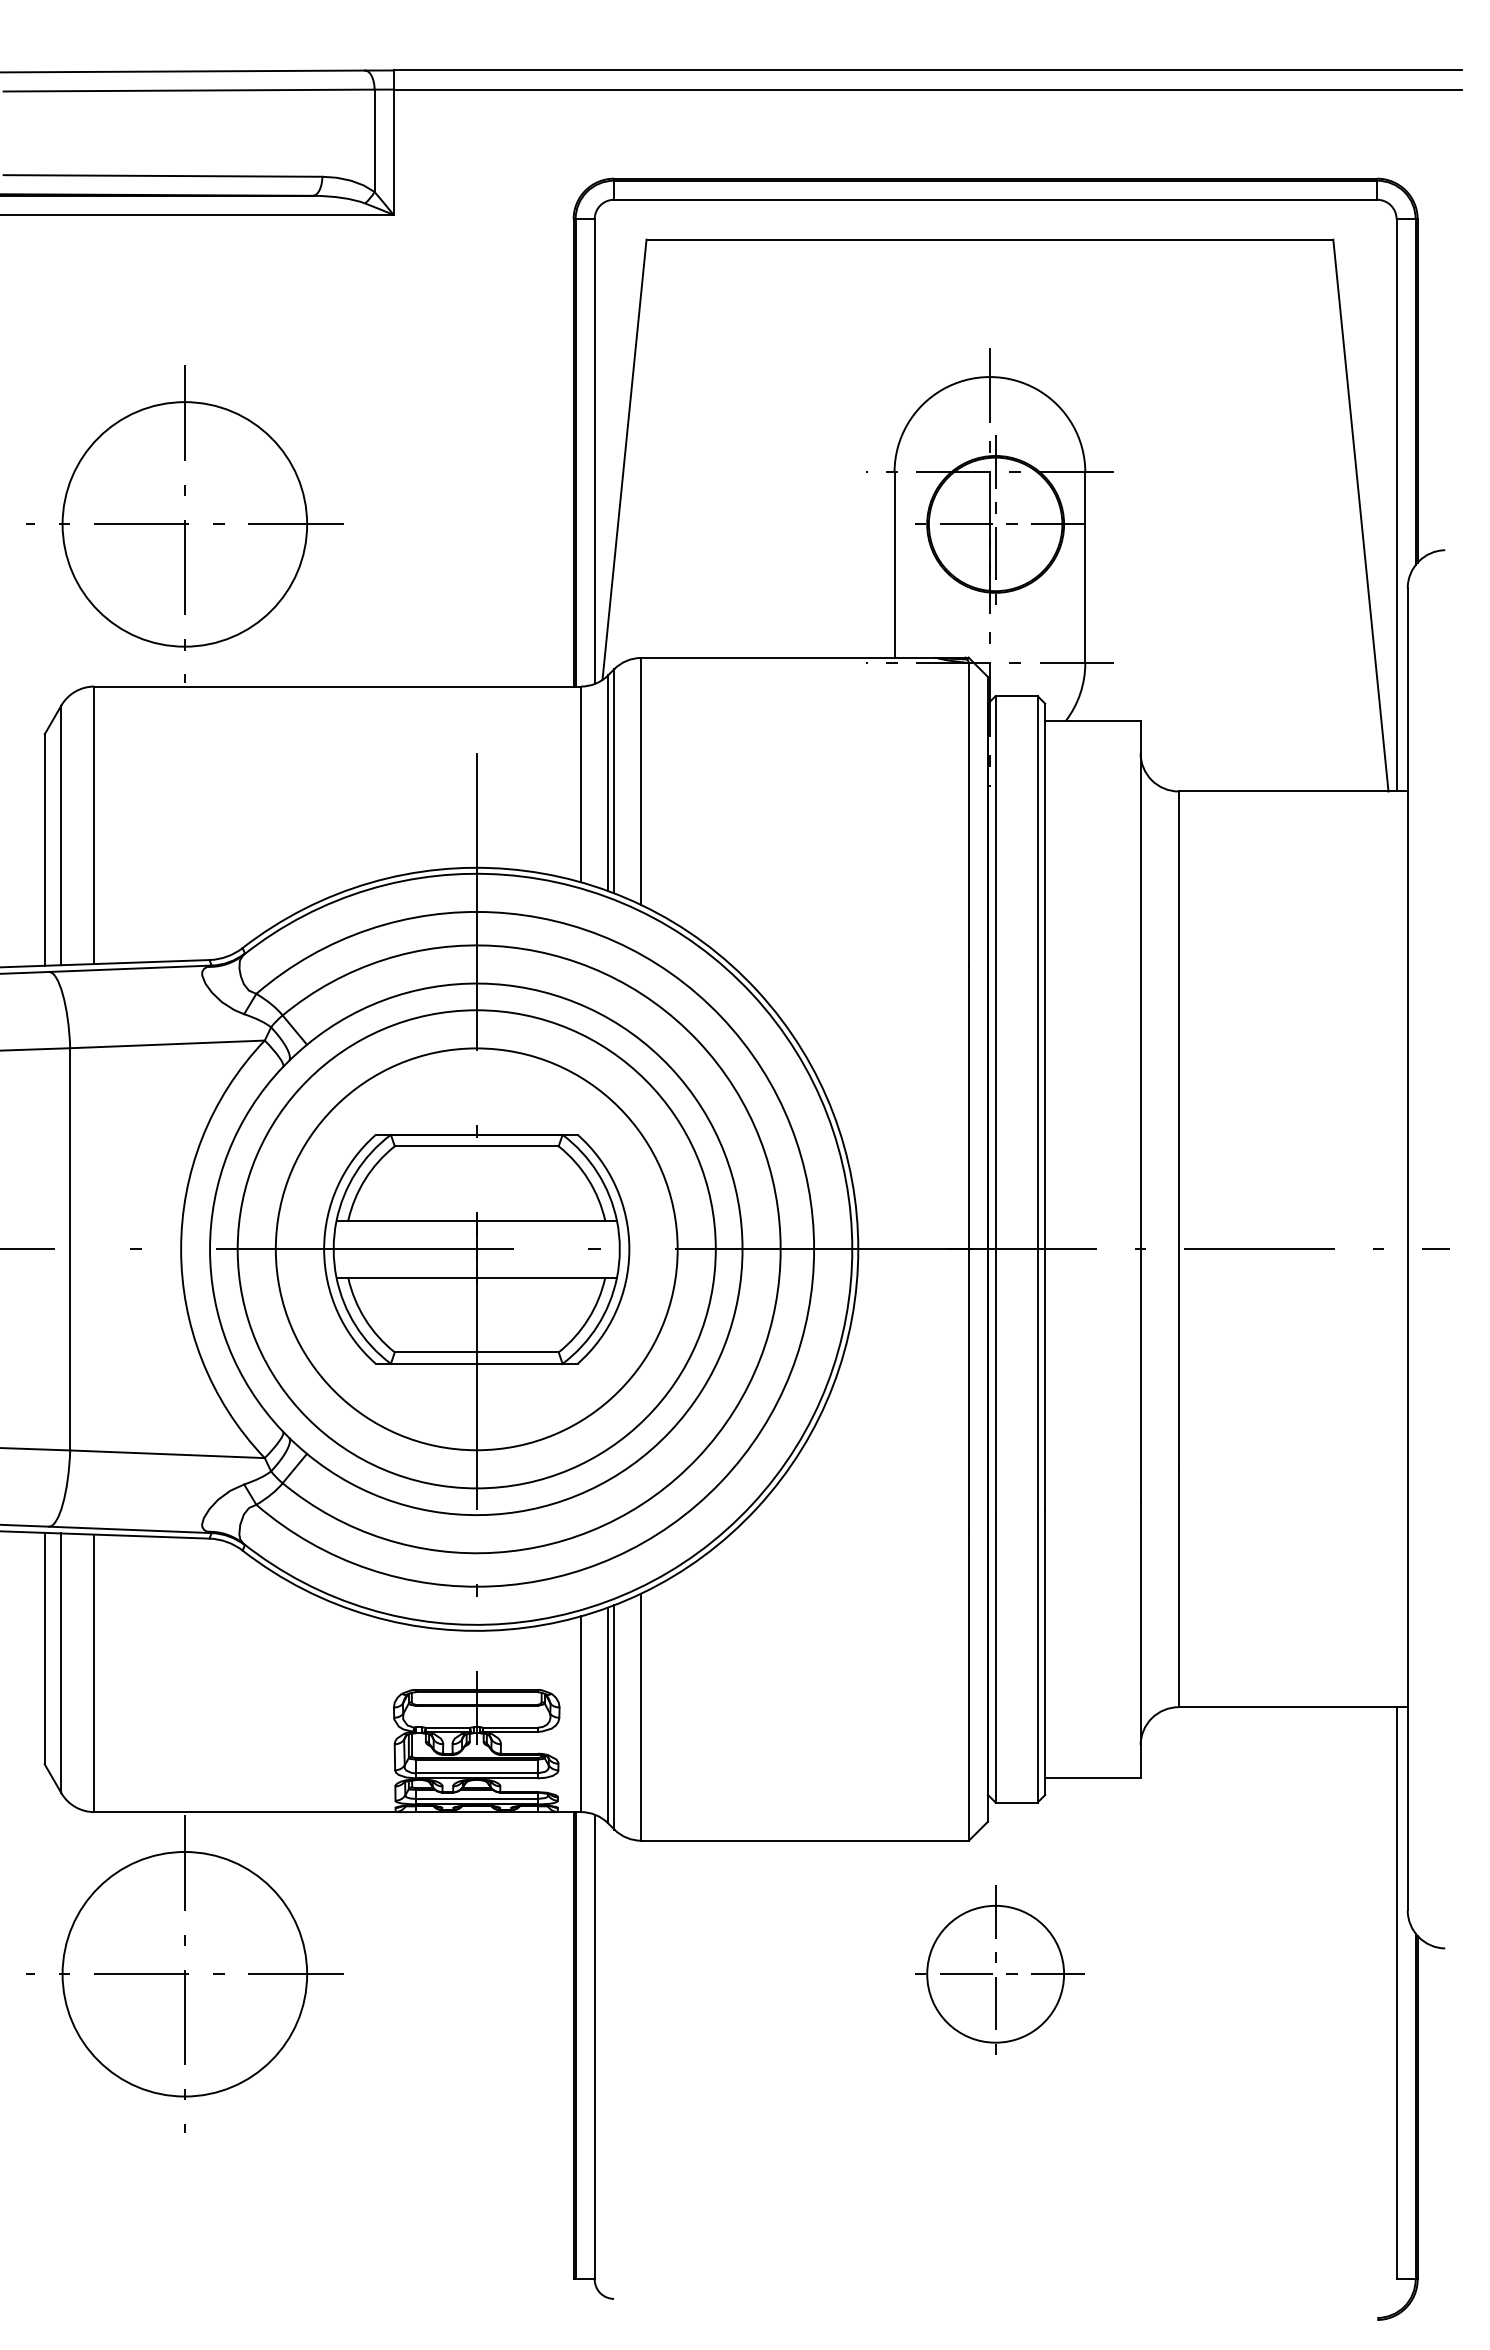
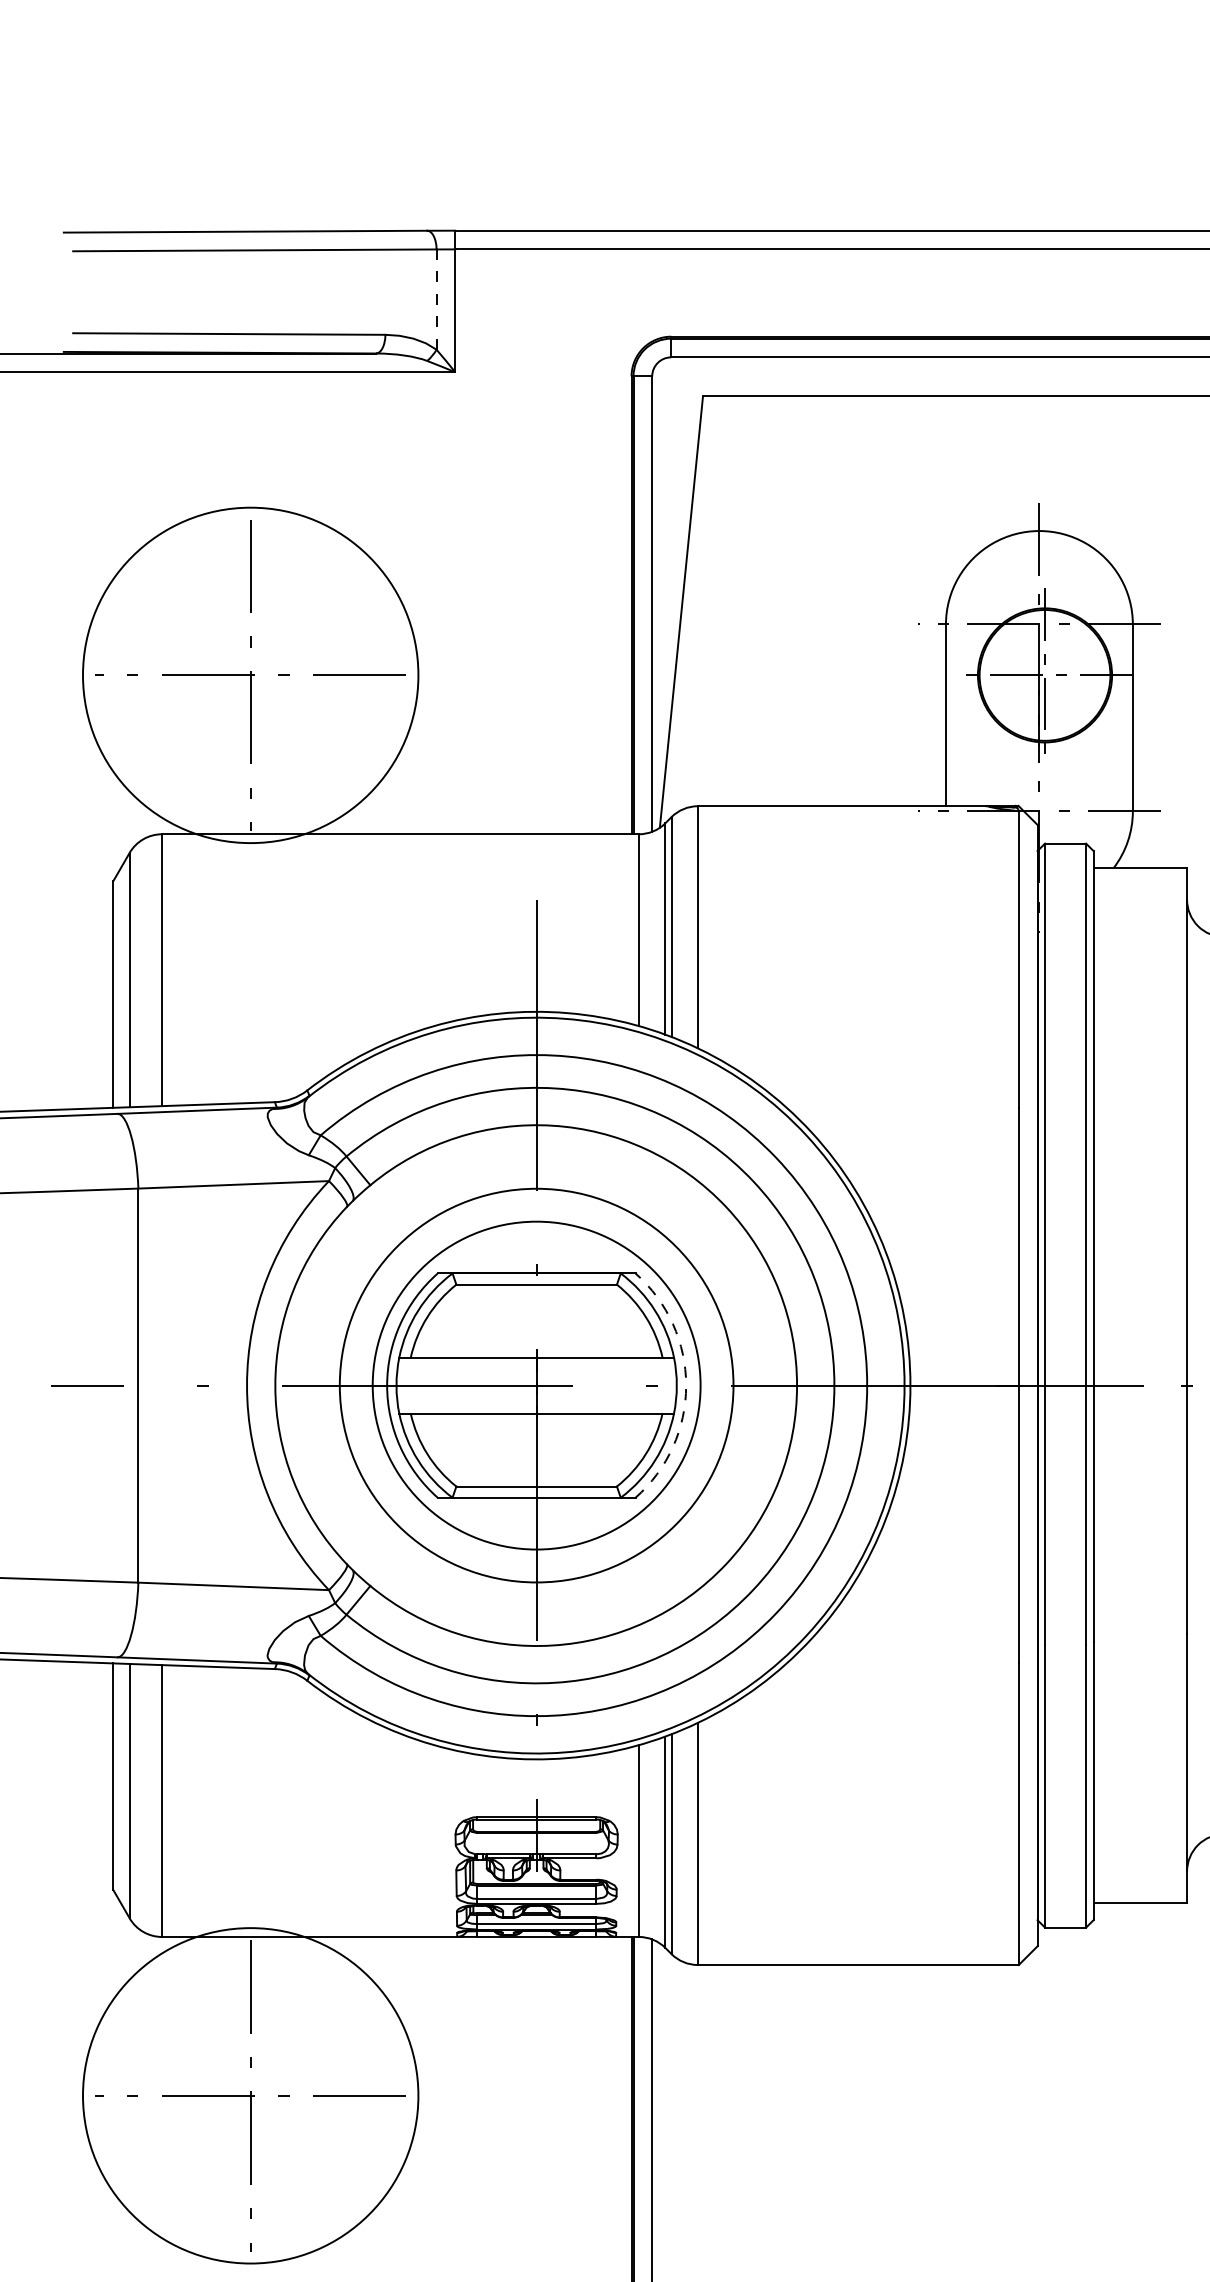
line: (374, 140) -> (436, 299), solid -> dashed
circle: (184, 524) -> (250, 675), size x1.4
circle: (476, 1249) -> (536, 1385), size x0.7
arc: (629, 1249) -> (686, 1385), solid -> dashed
part: (999, 1969) -> (1048, 2091), removed
circle: (184, 1973) -> (250, 2095), size x1.4

